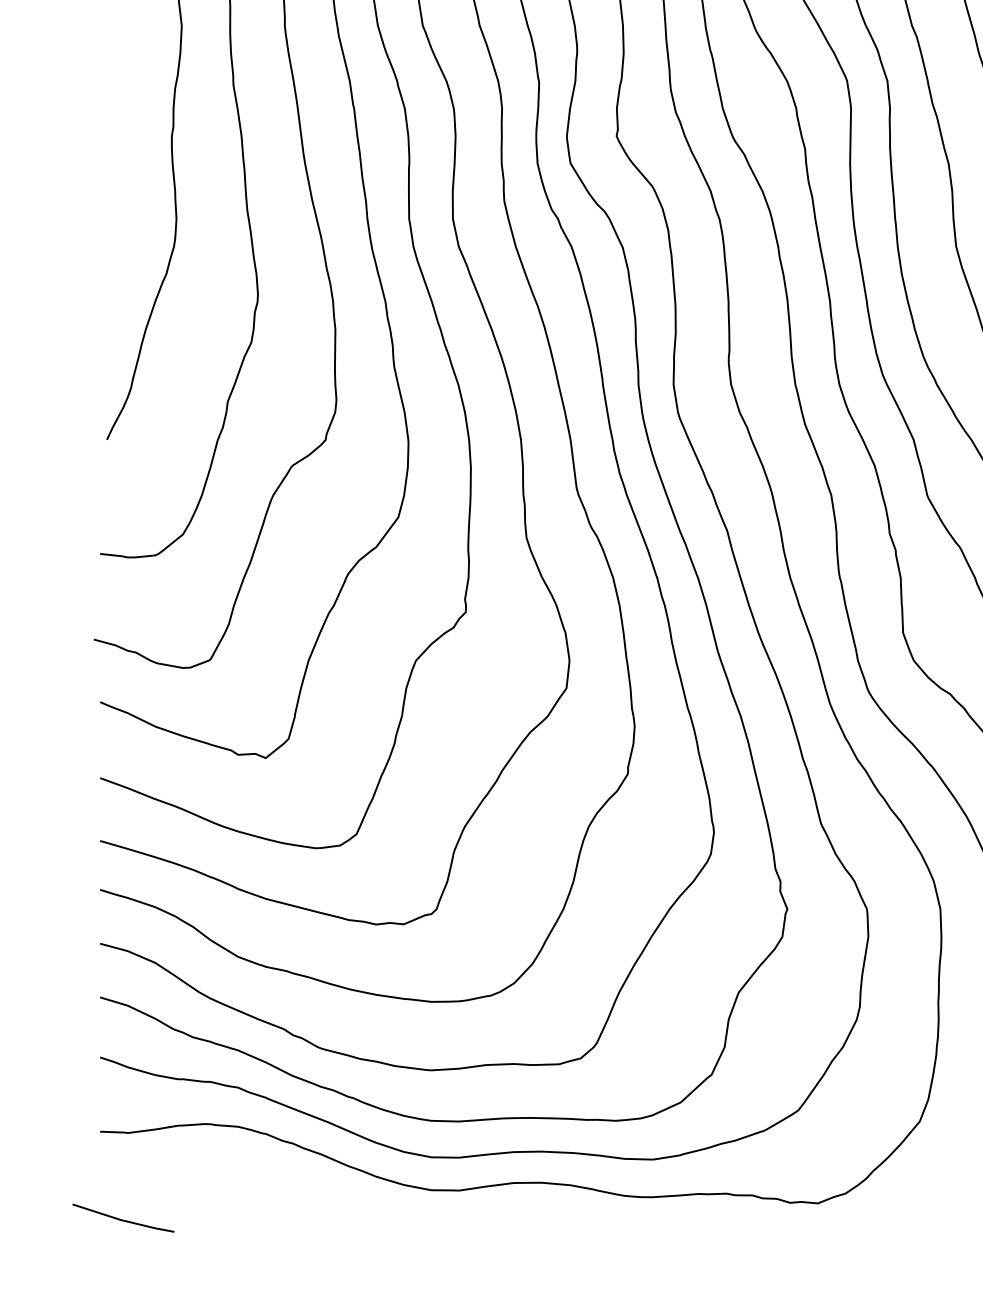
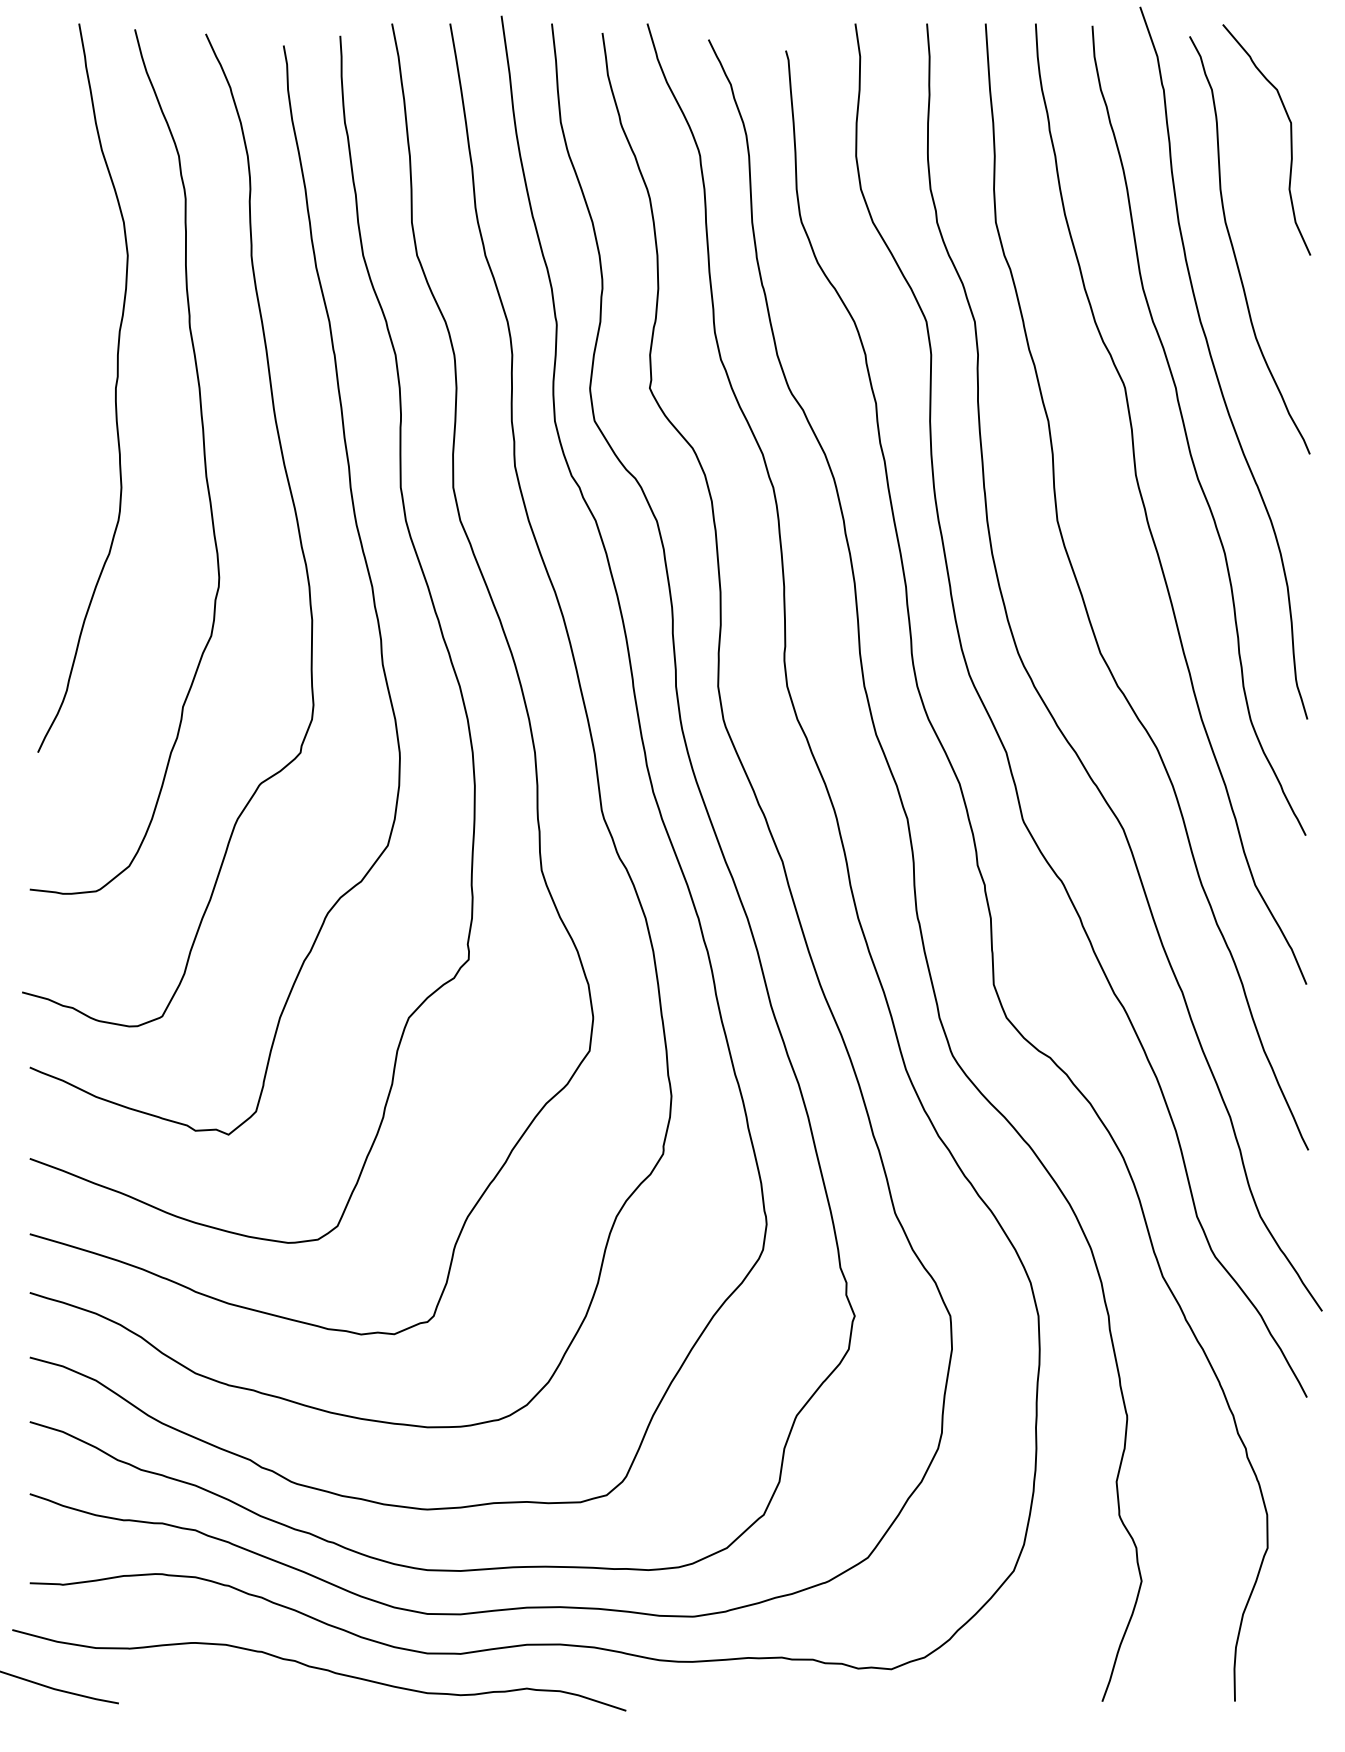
curve: (341, 1203) -> (319, 1669), added

